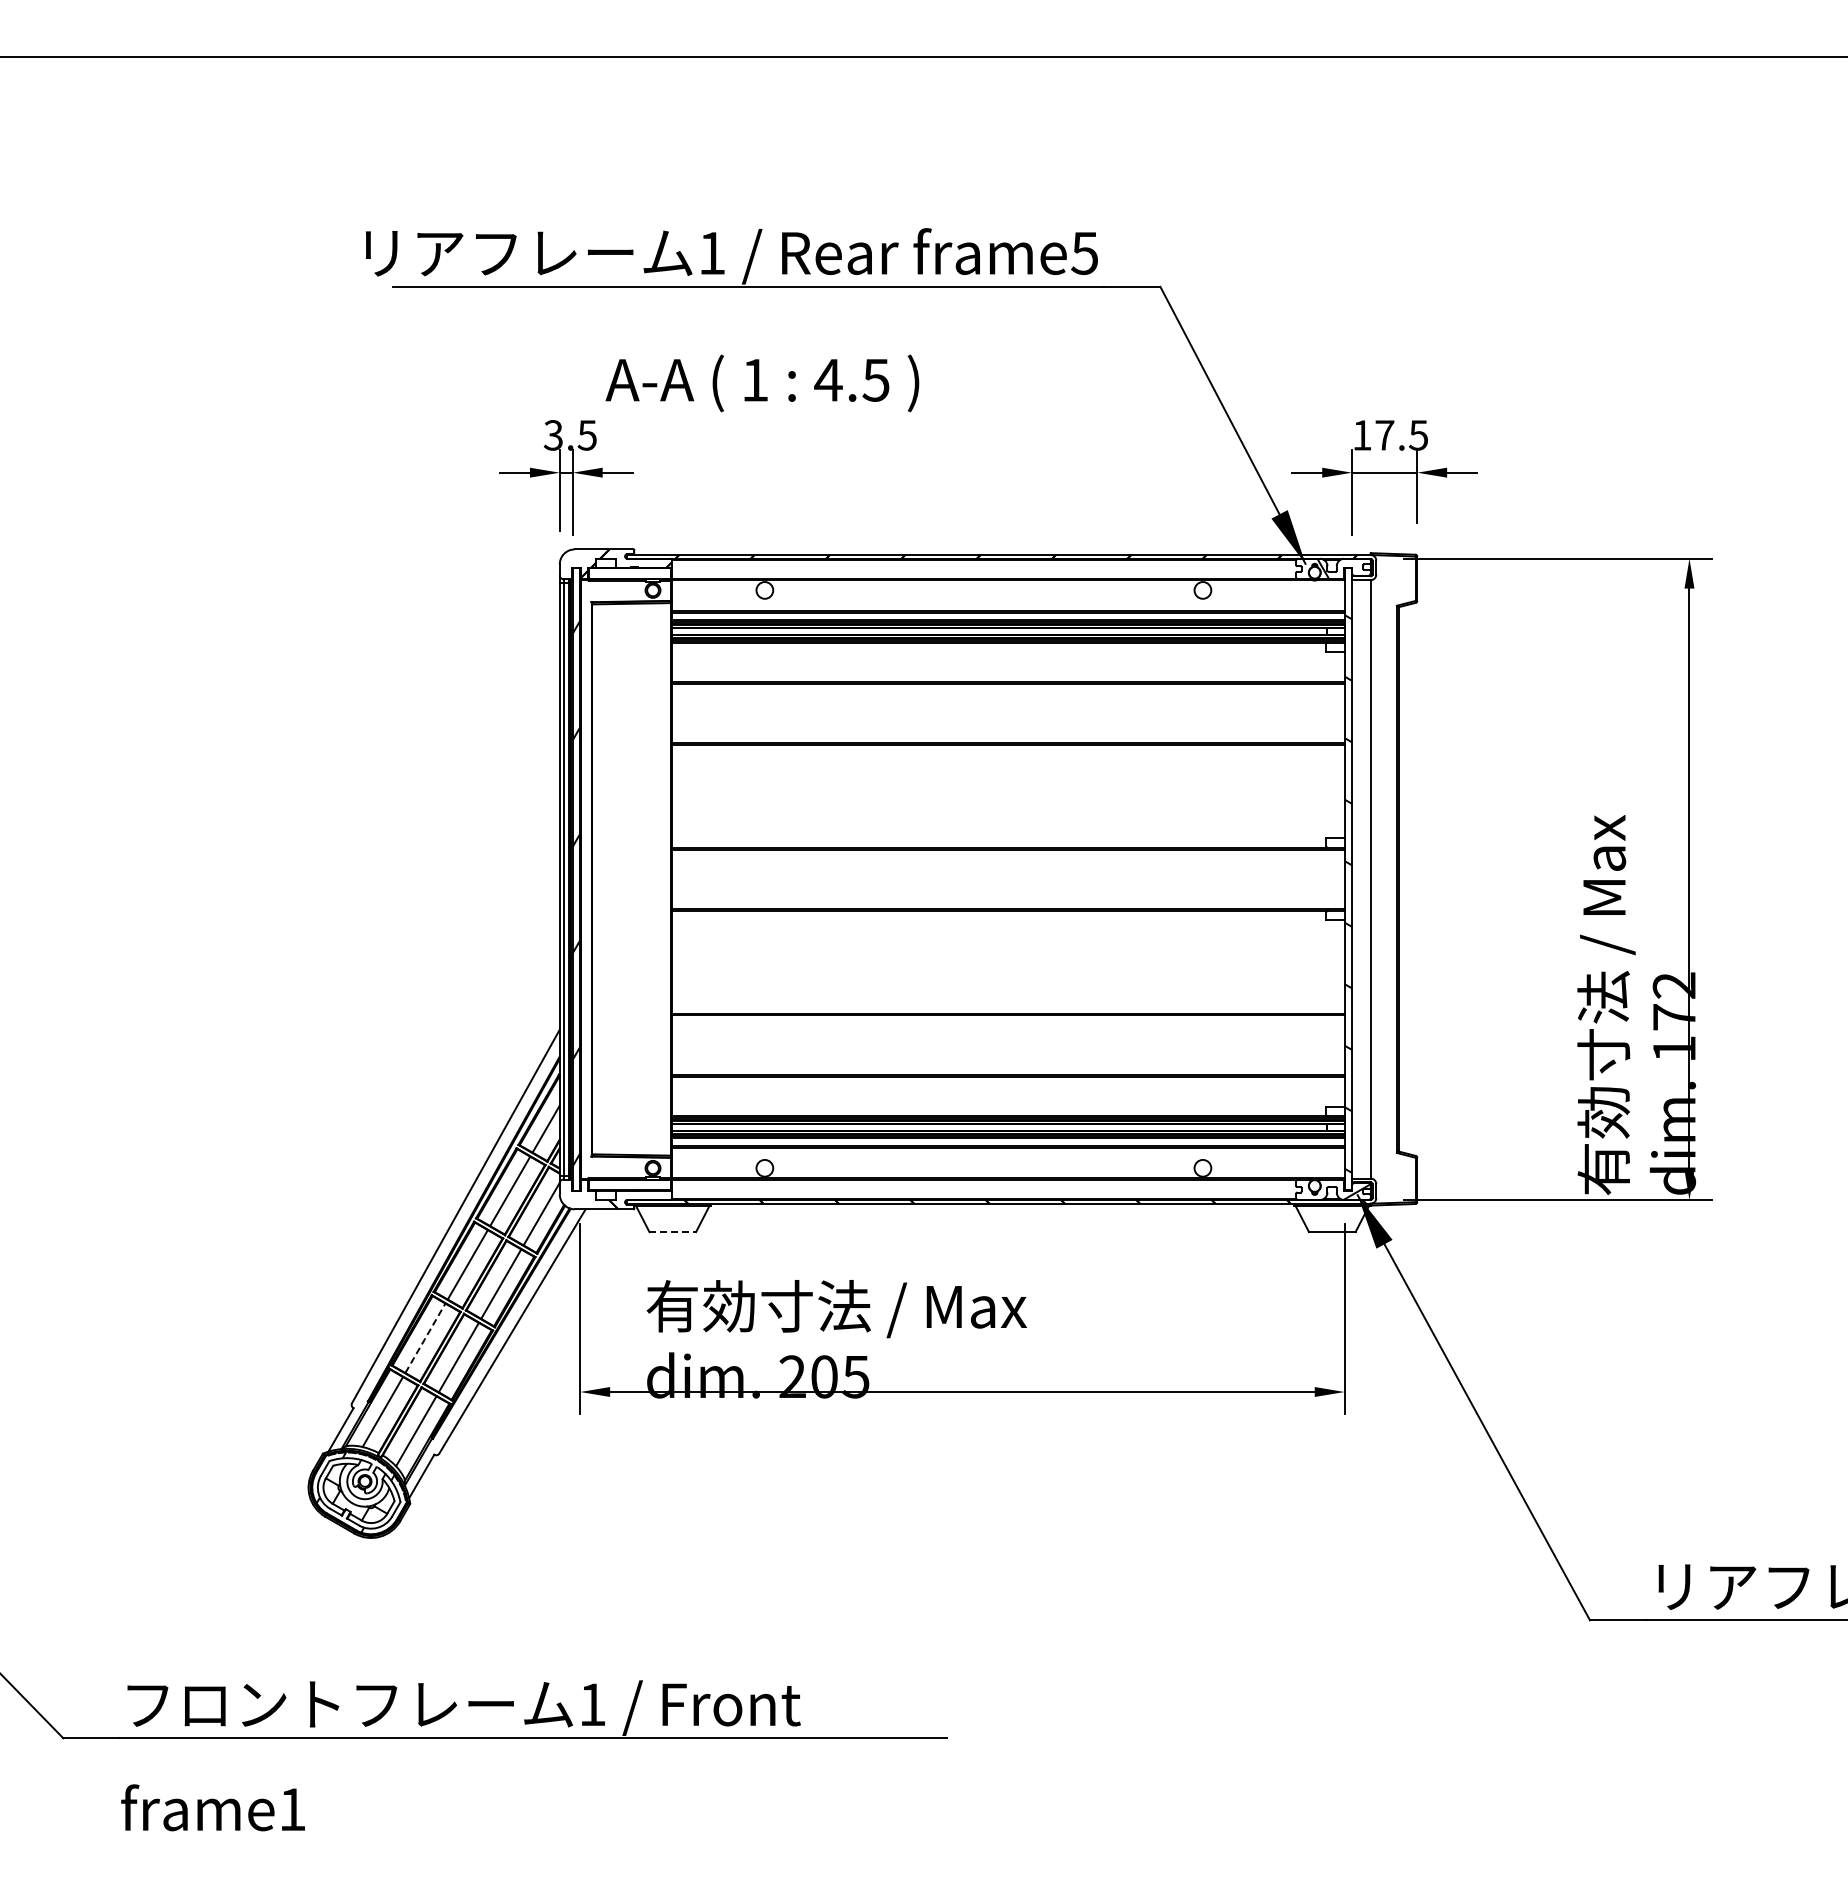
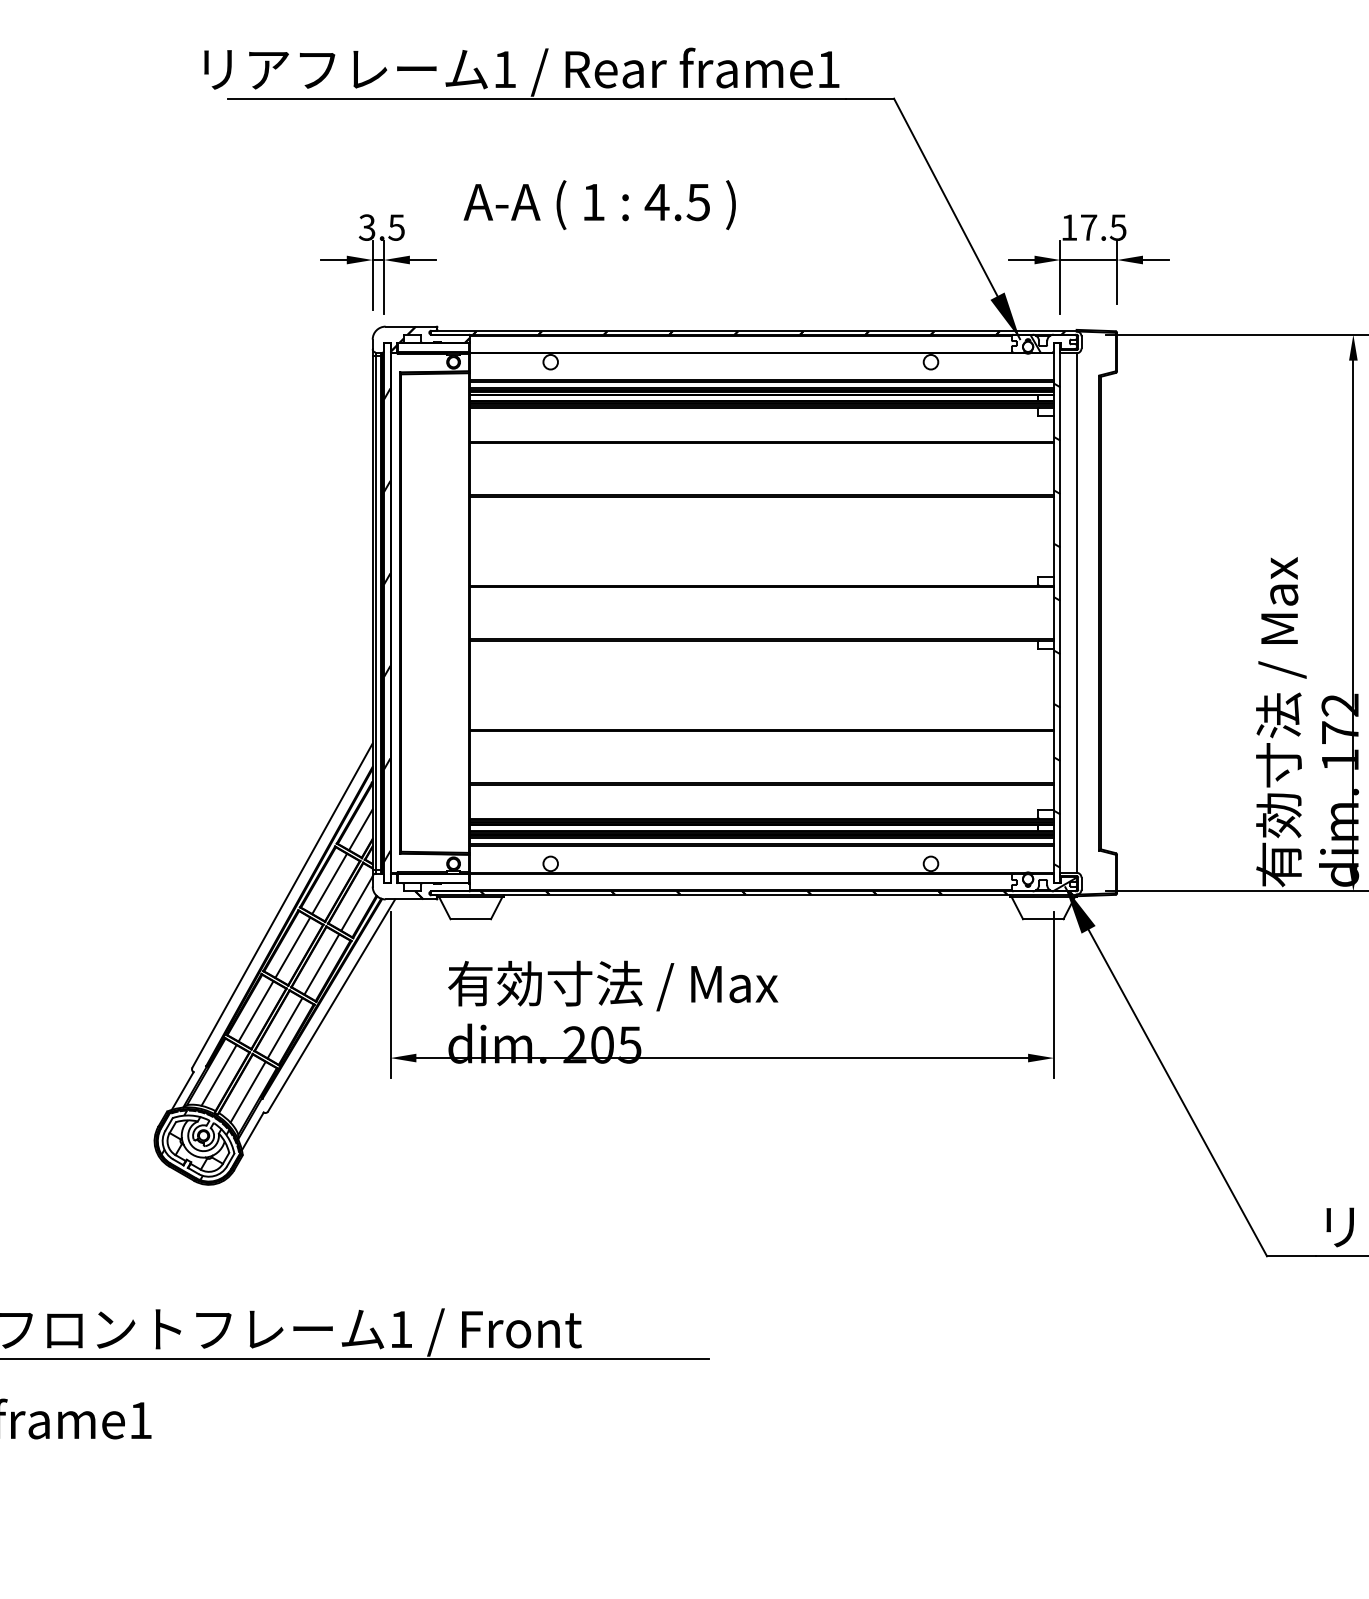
text: (1084, 253) -> (828, 69), frame5 -> frame1
text: (762, 383) -> (599, 205), moved
line: (673, 1232) -> (471, 919), dashed -> solid
line: (425, 1337) -> (256, 1010), dashed -> solid

